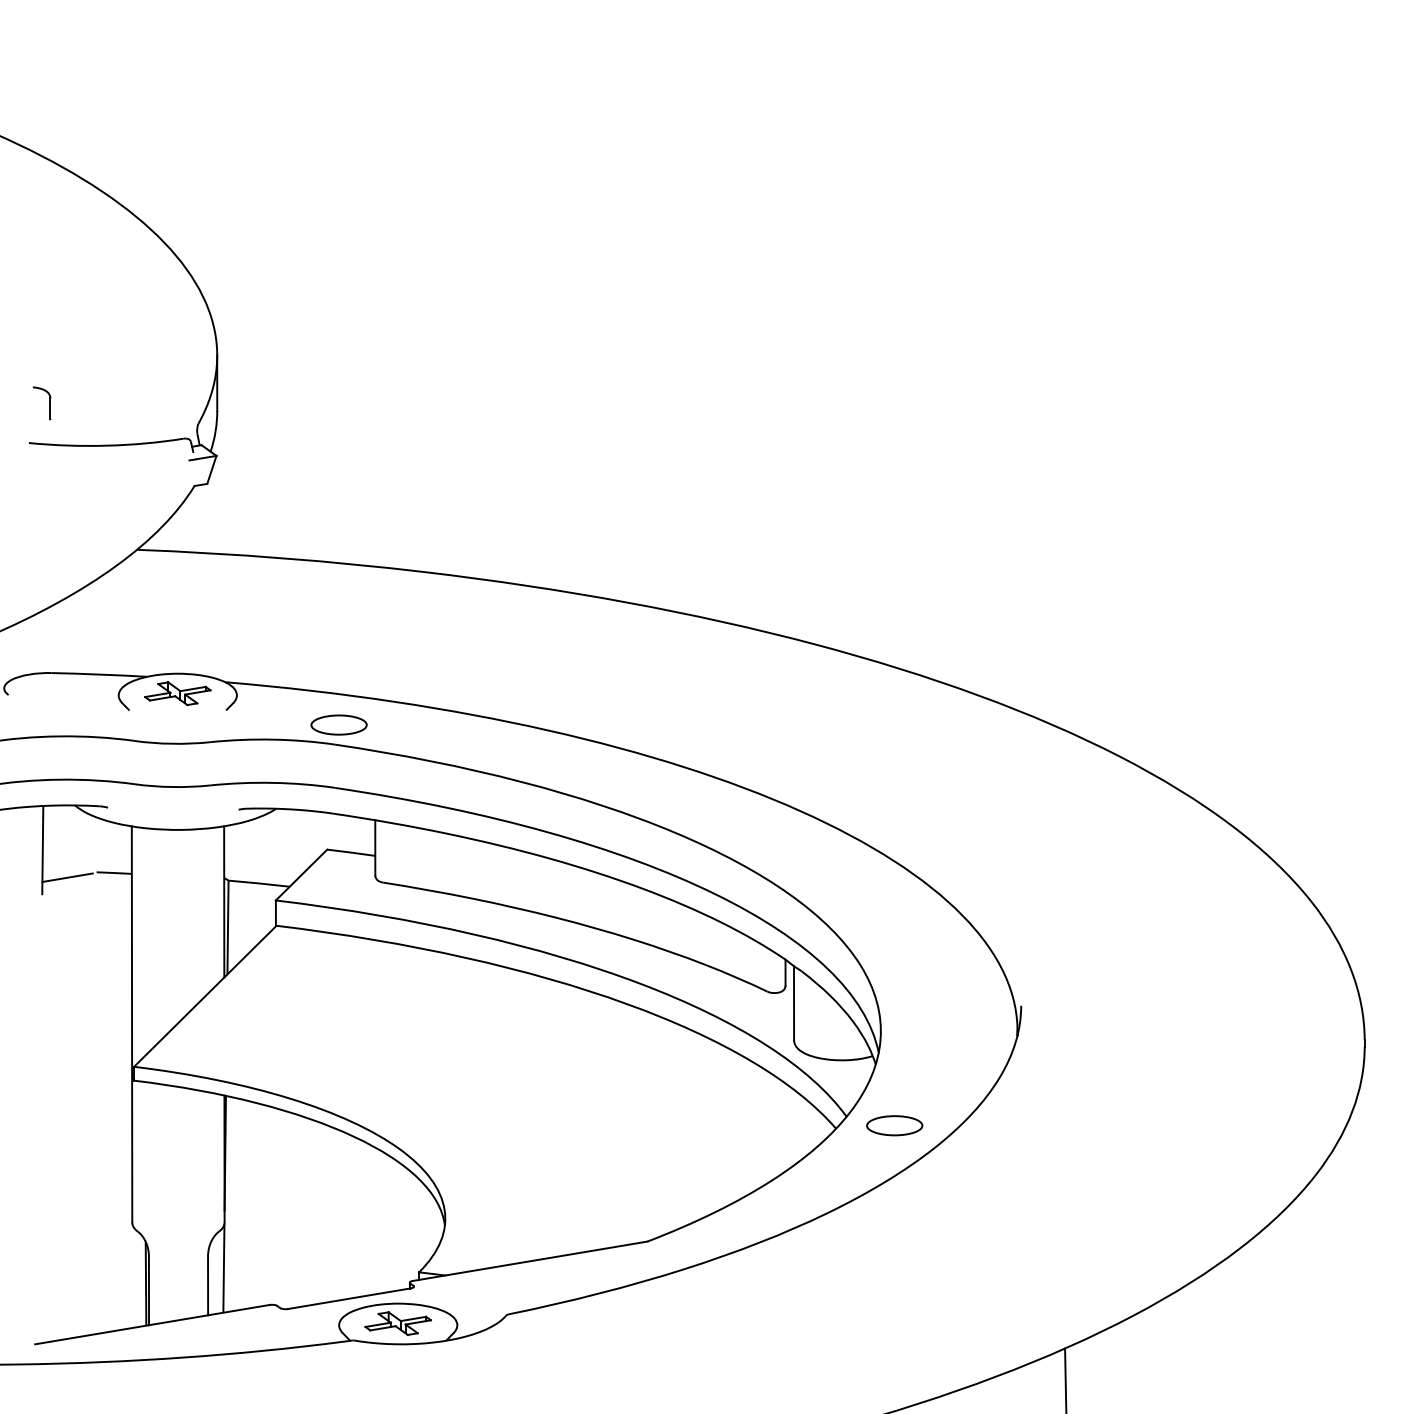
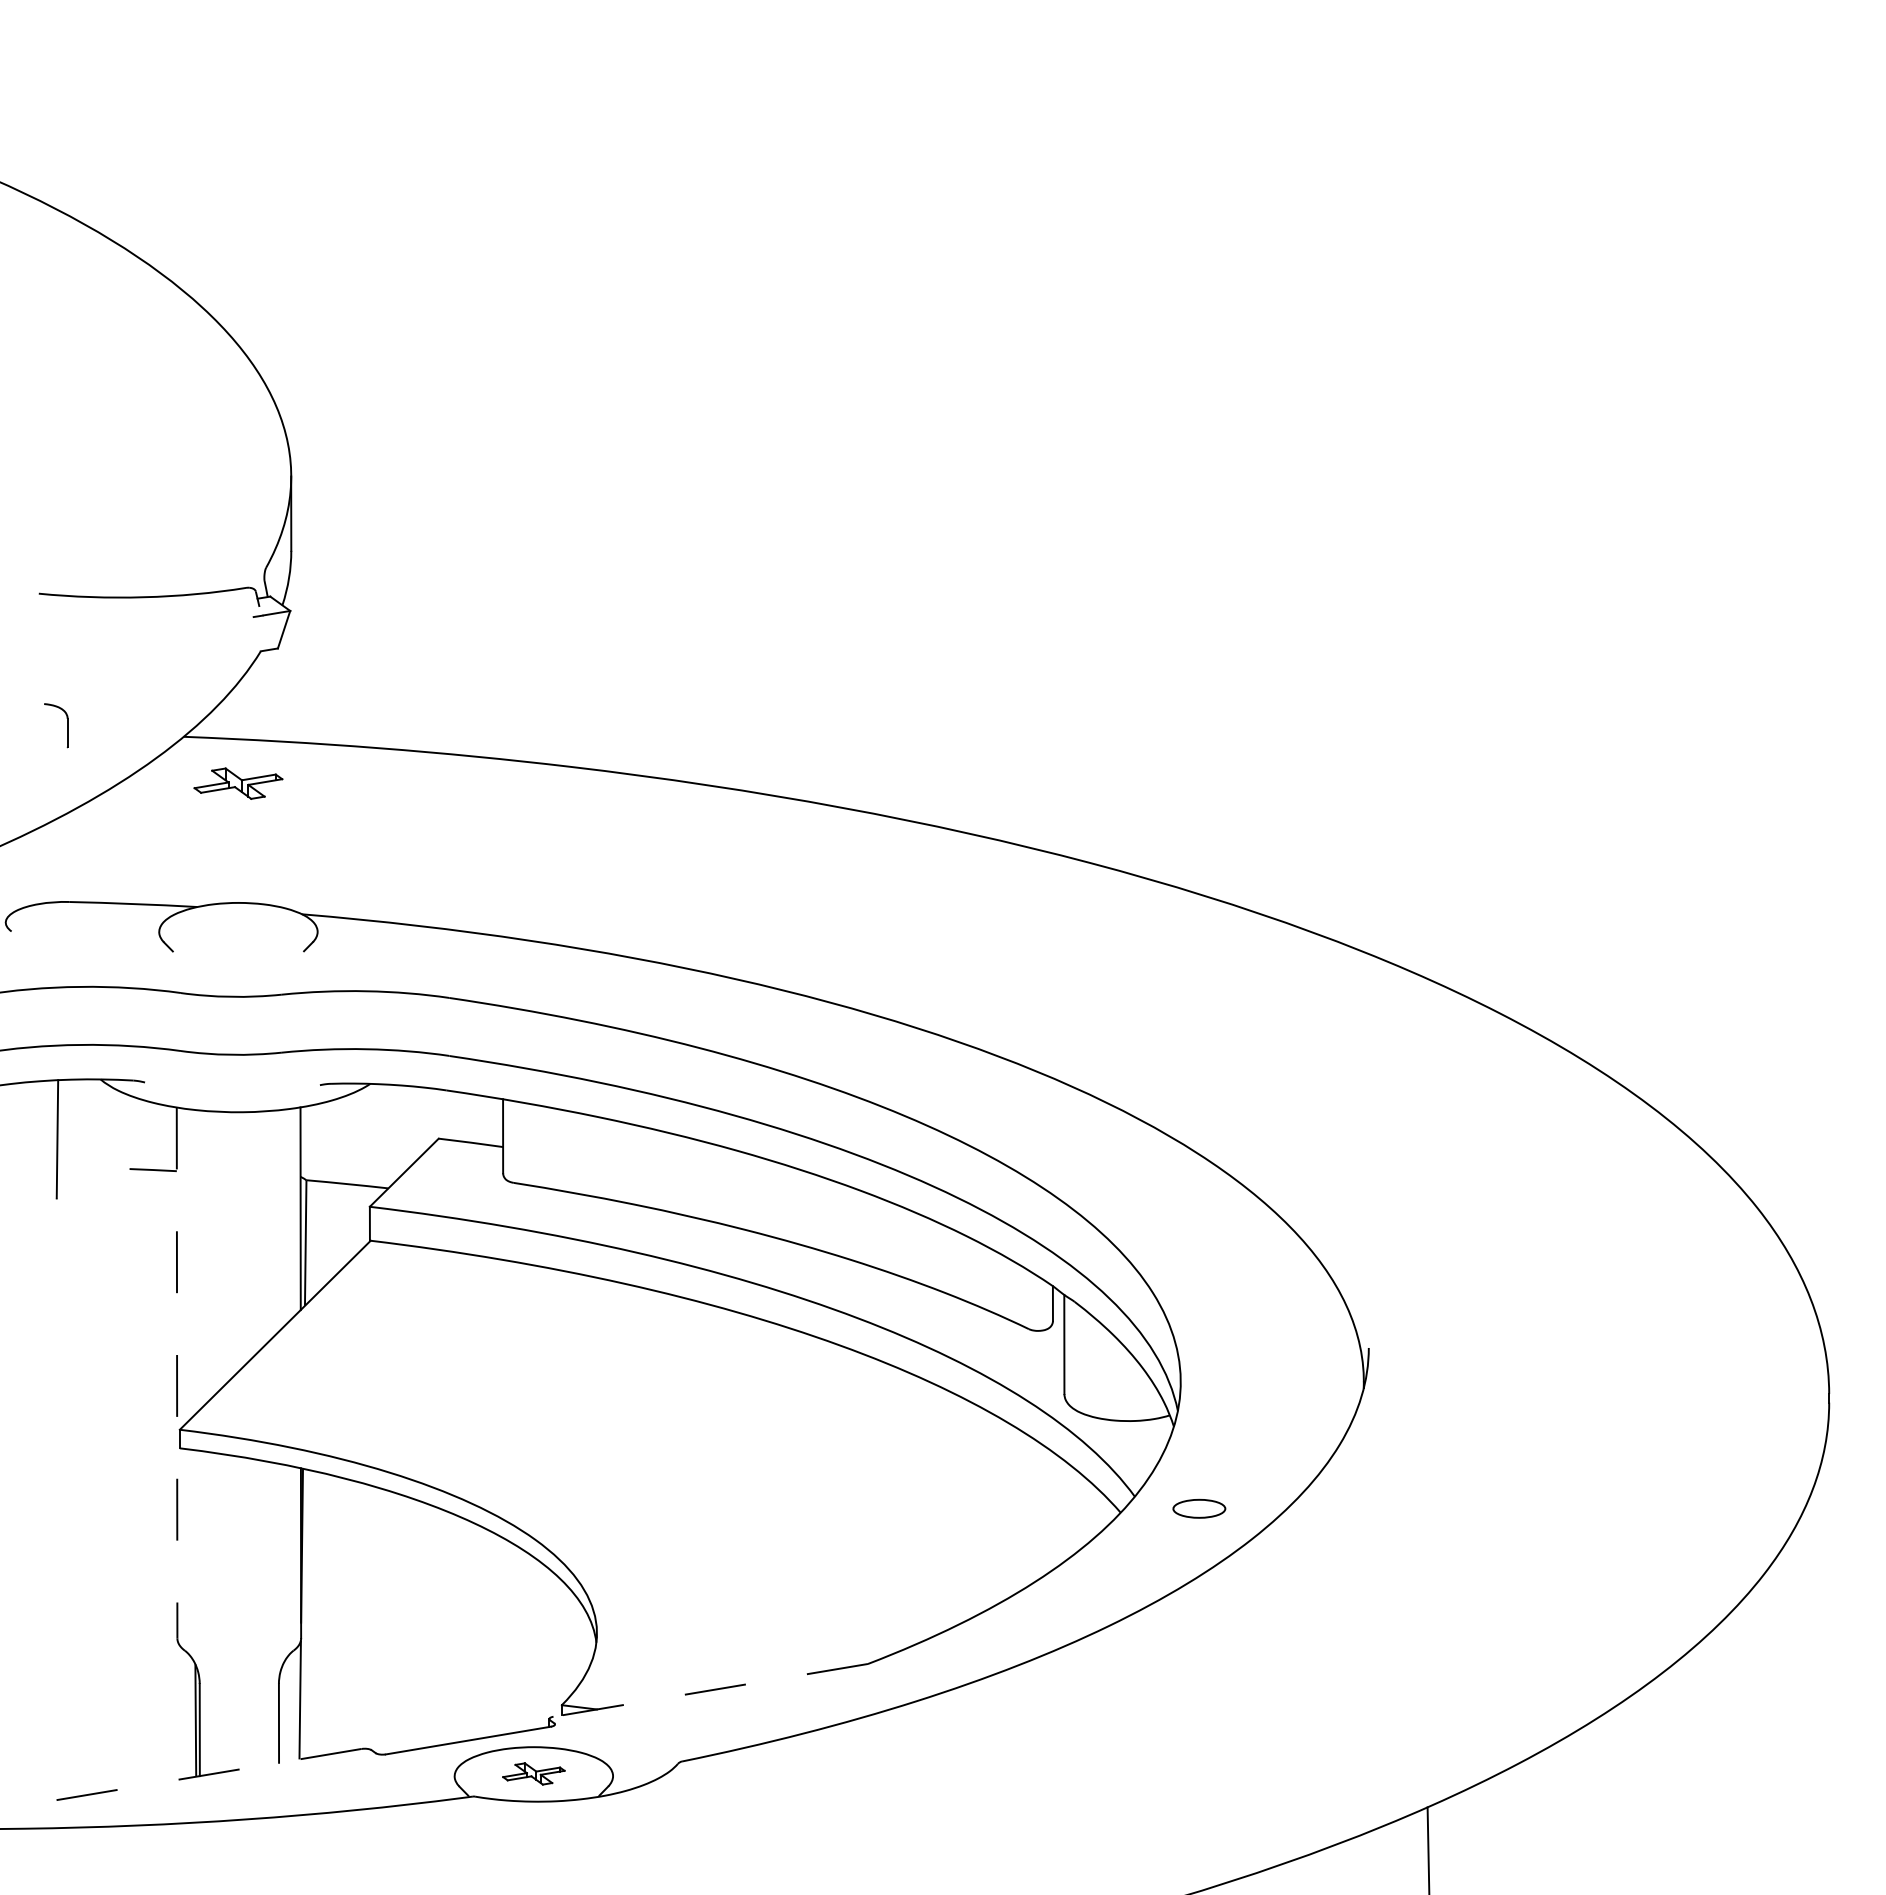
part: (50, 403) -> (67, 725), moved
part: (177, 693) -> (238, 783), moved
part: (339, 724) -> (454, 971), removed
line: (67, 877) -> (90, 1176), removed
line: (132, 1024) -> (177, 1373), solid -> dashed
part: (894, 1125) -> (1199, 1508), size x0.7
line: (530, 1261) -> (710, 1690), solid -> dashed
part: (397, 1323) -> (533, 1773), size x0.7
line: (151, 1324) -> (203, 1775), solid -> dashed

